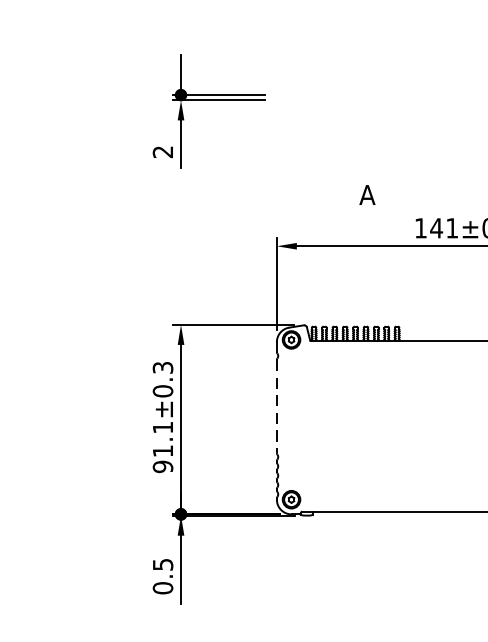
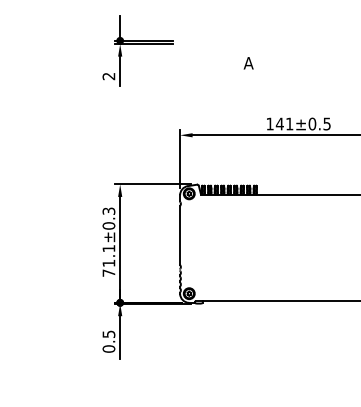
text: (367, 195) -> (248, 63), moved
line: (277, 406) -> (180, 235), dashed -> solid
text: (162, 465) -> (108, 272), 91.1±0.3 -> 71.1±0.3

